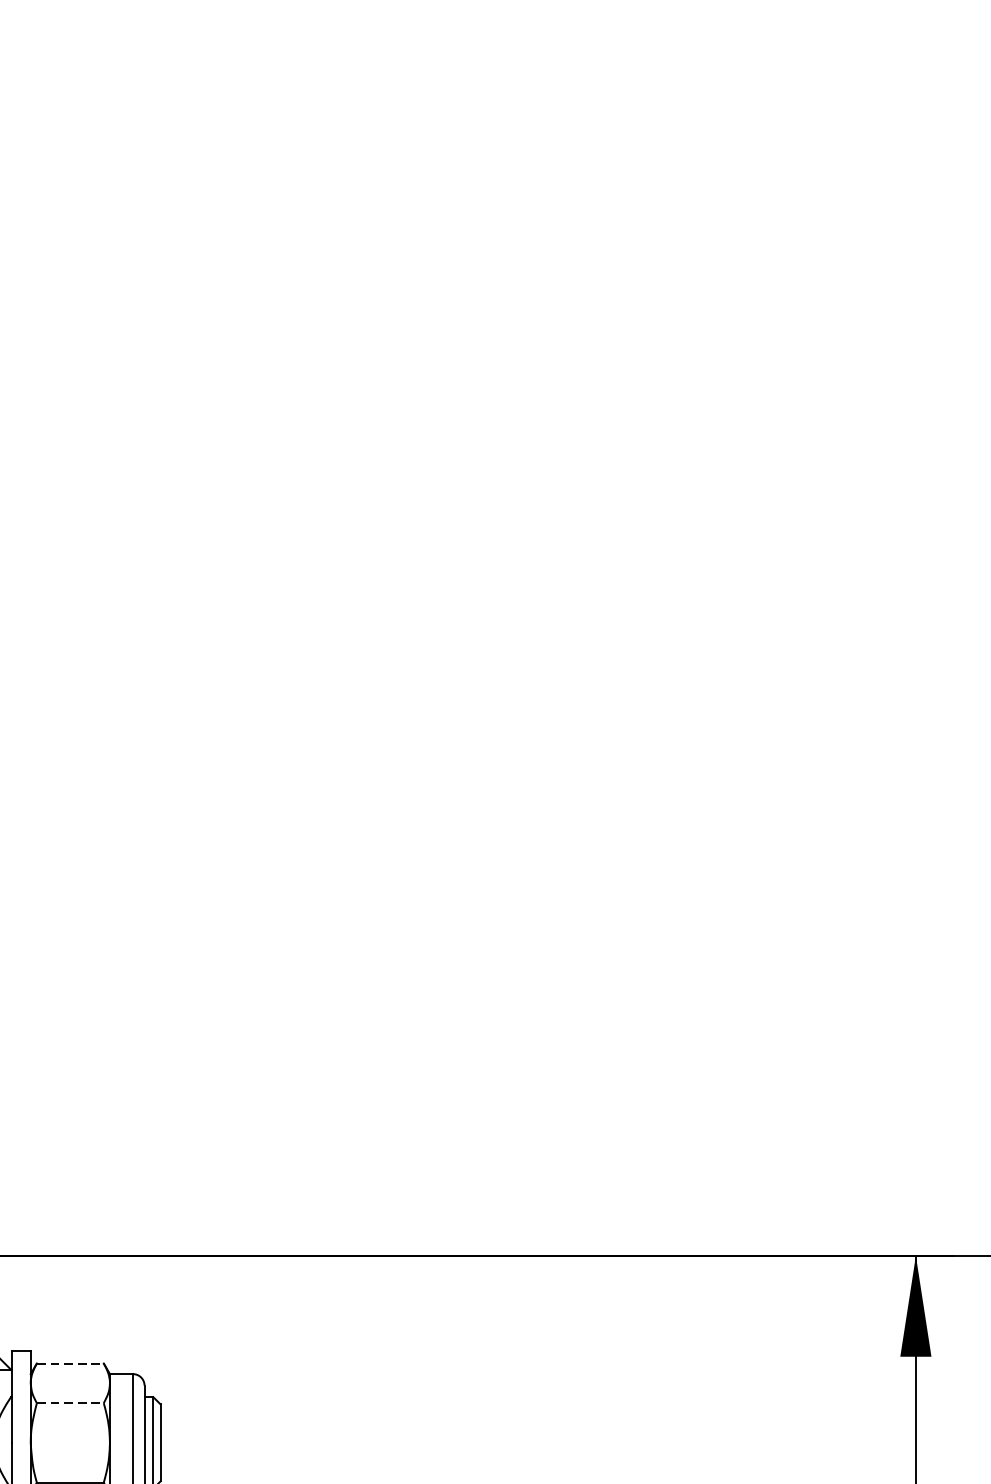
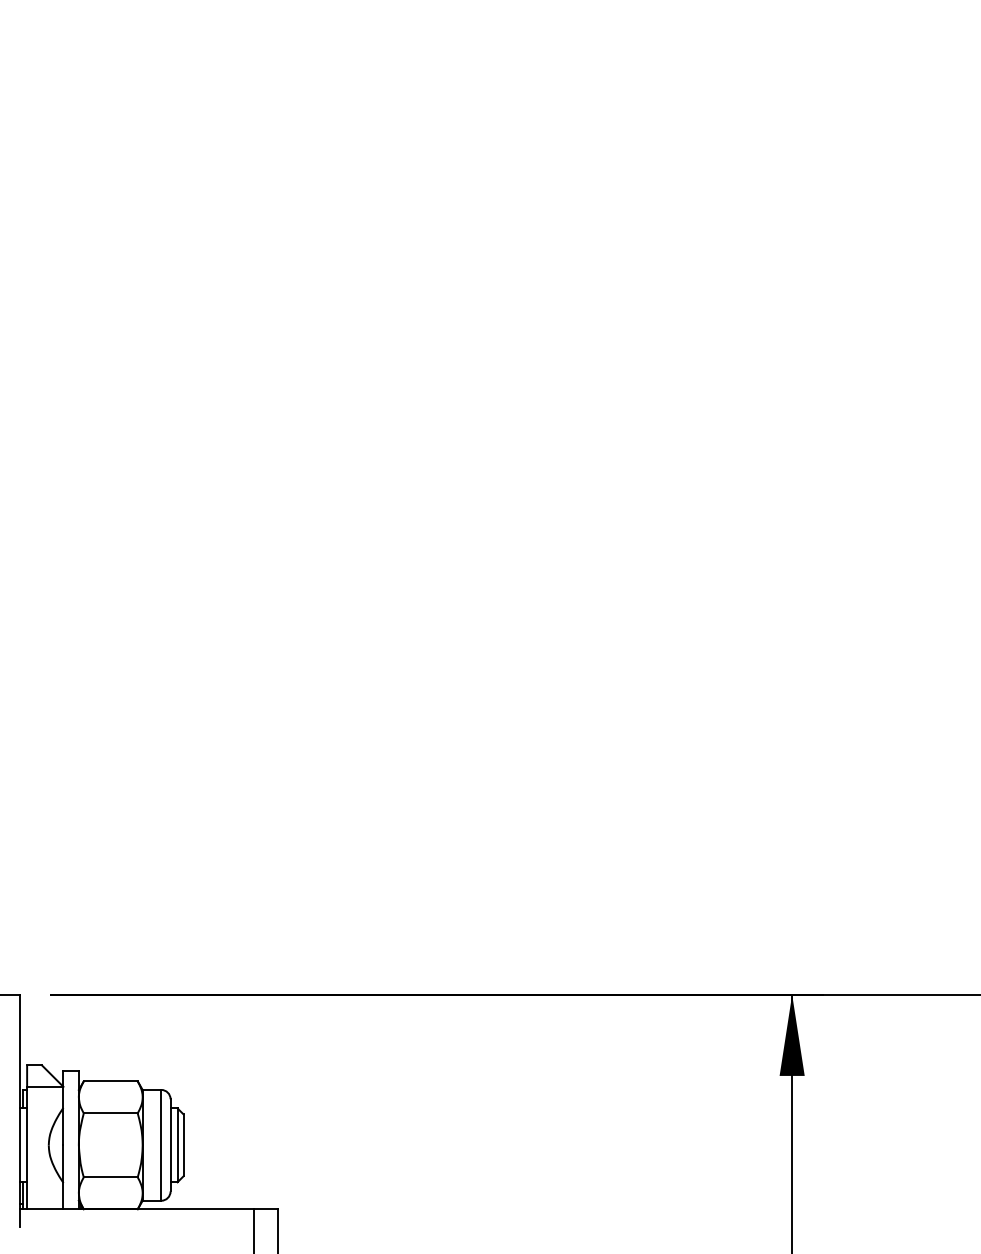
line: (70, 1363) -> (110, 1081), dashed -> solid
line: (70, 1403) -> (110, 1113), dashed -> solid

